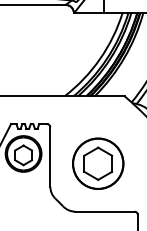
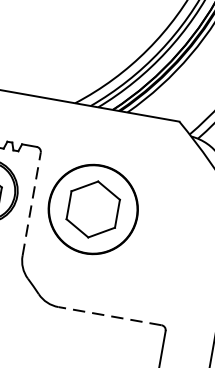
line: (50, 156) -> (32, 203), solid -> dashed
part: (98, 163) -> (93, 209), moved
line: (105, 211) -> (110, 315), solid -> dashed

